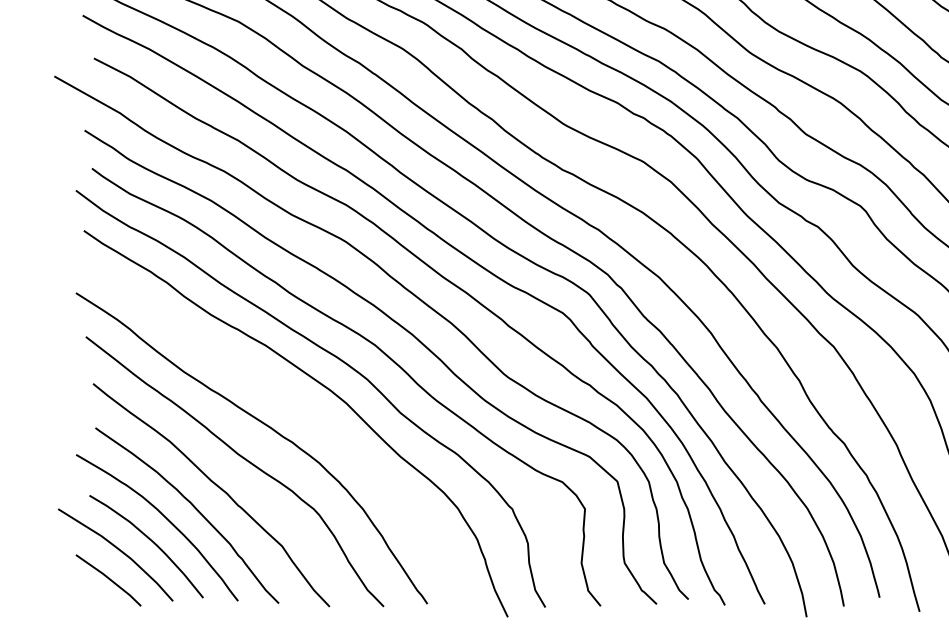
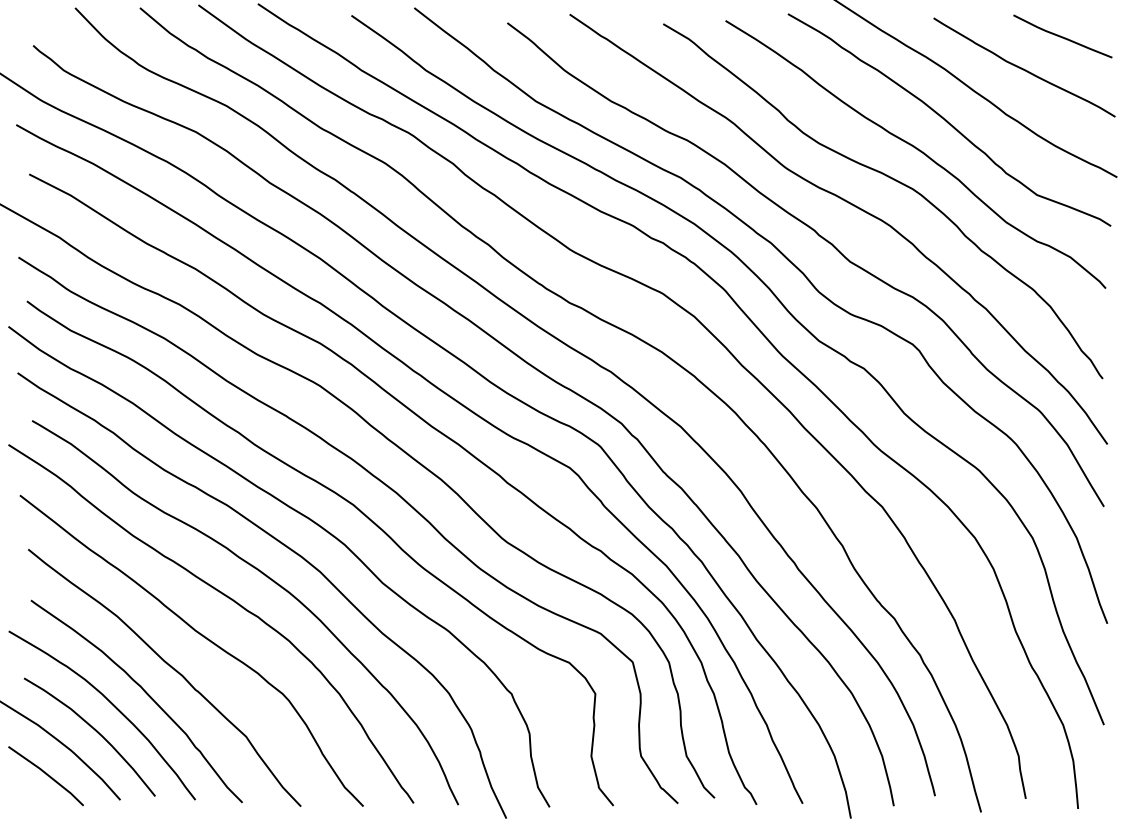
curve: (302, 409) -> (269, 579), added

